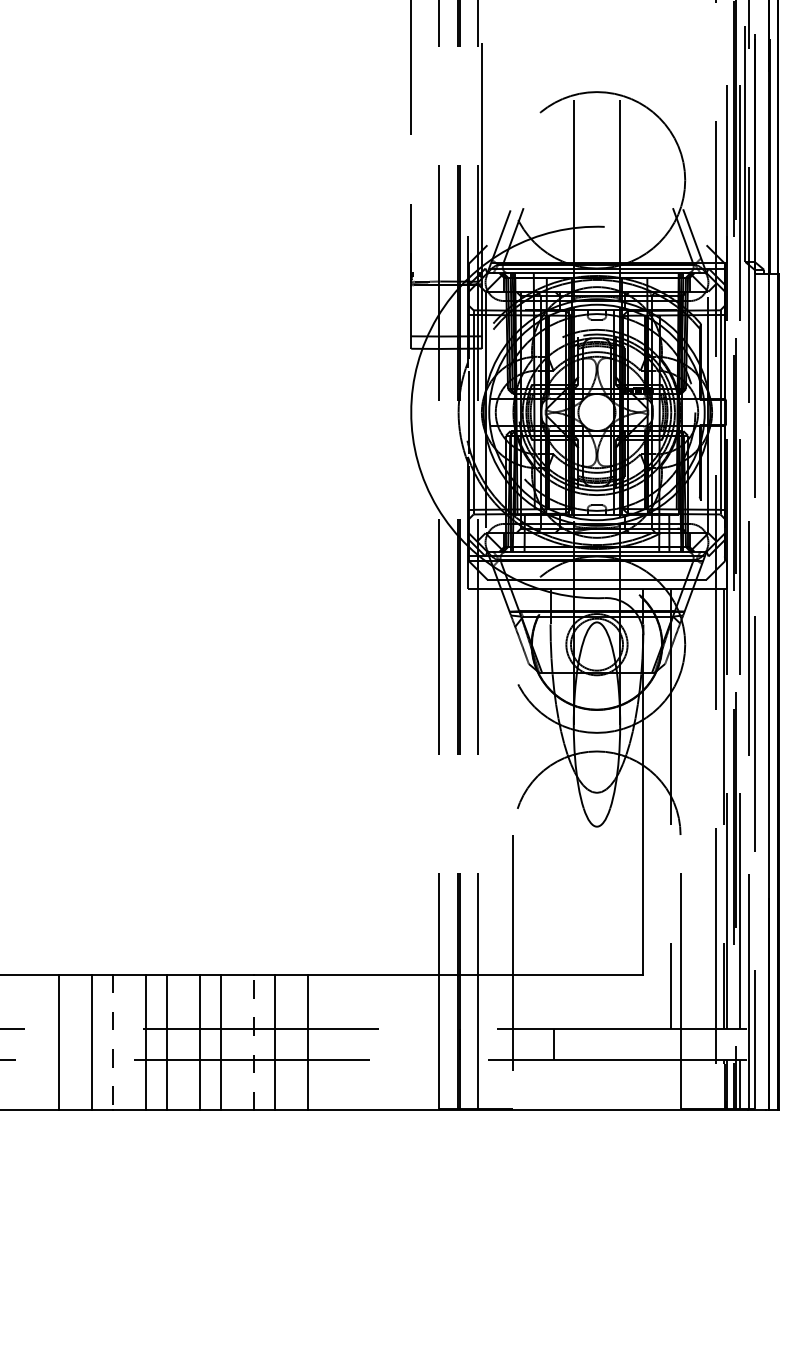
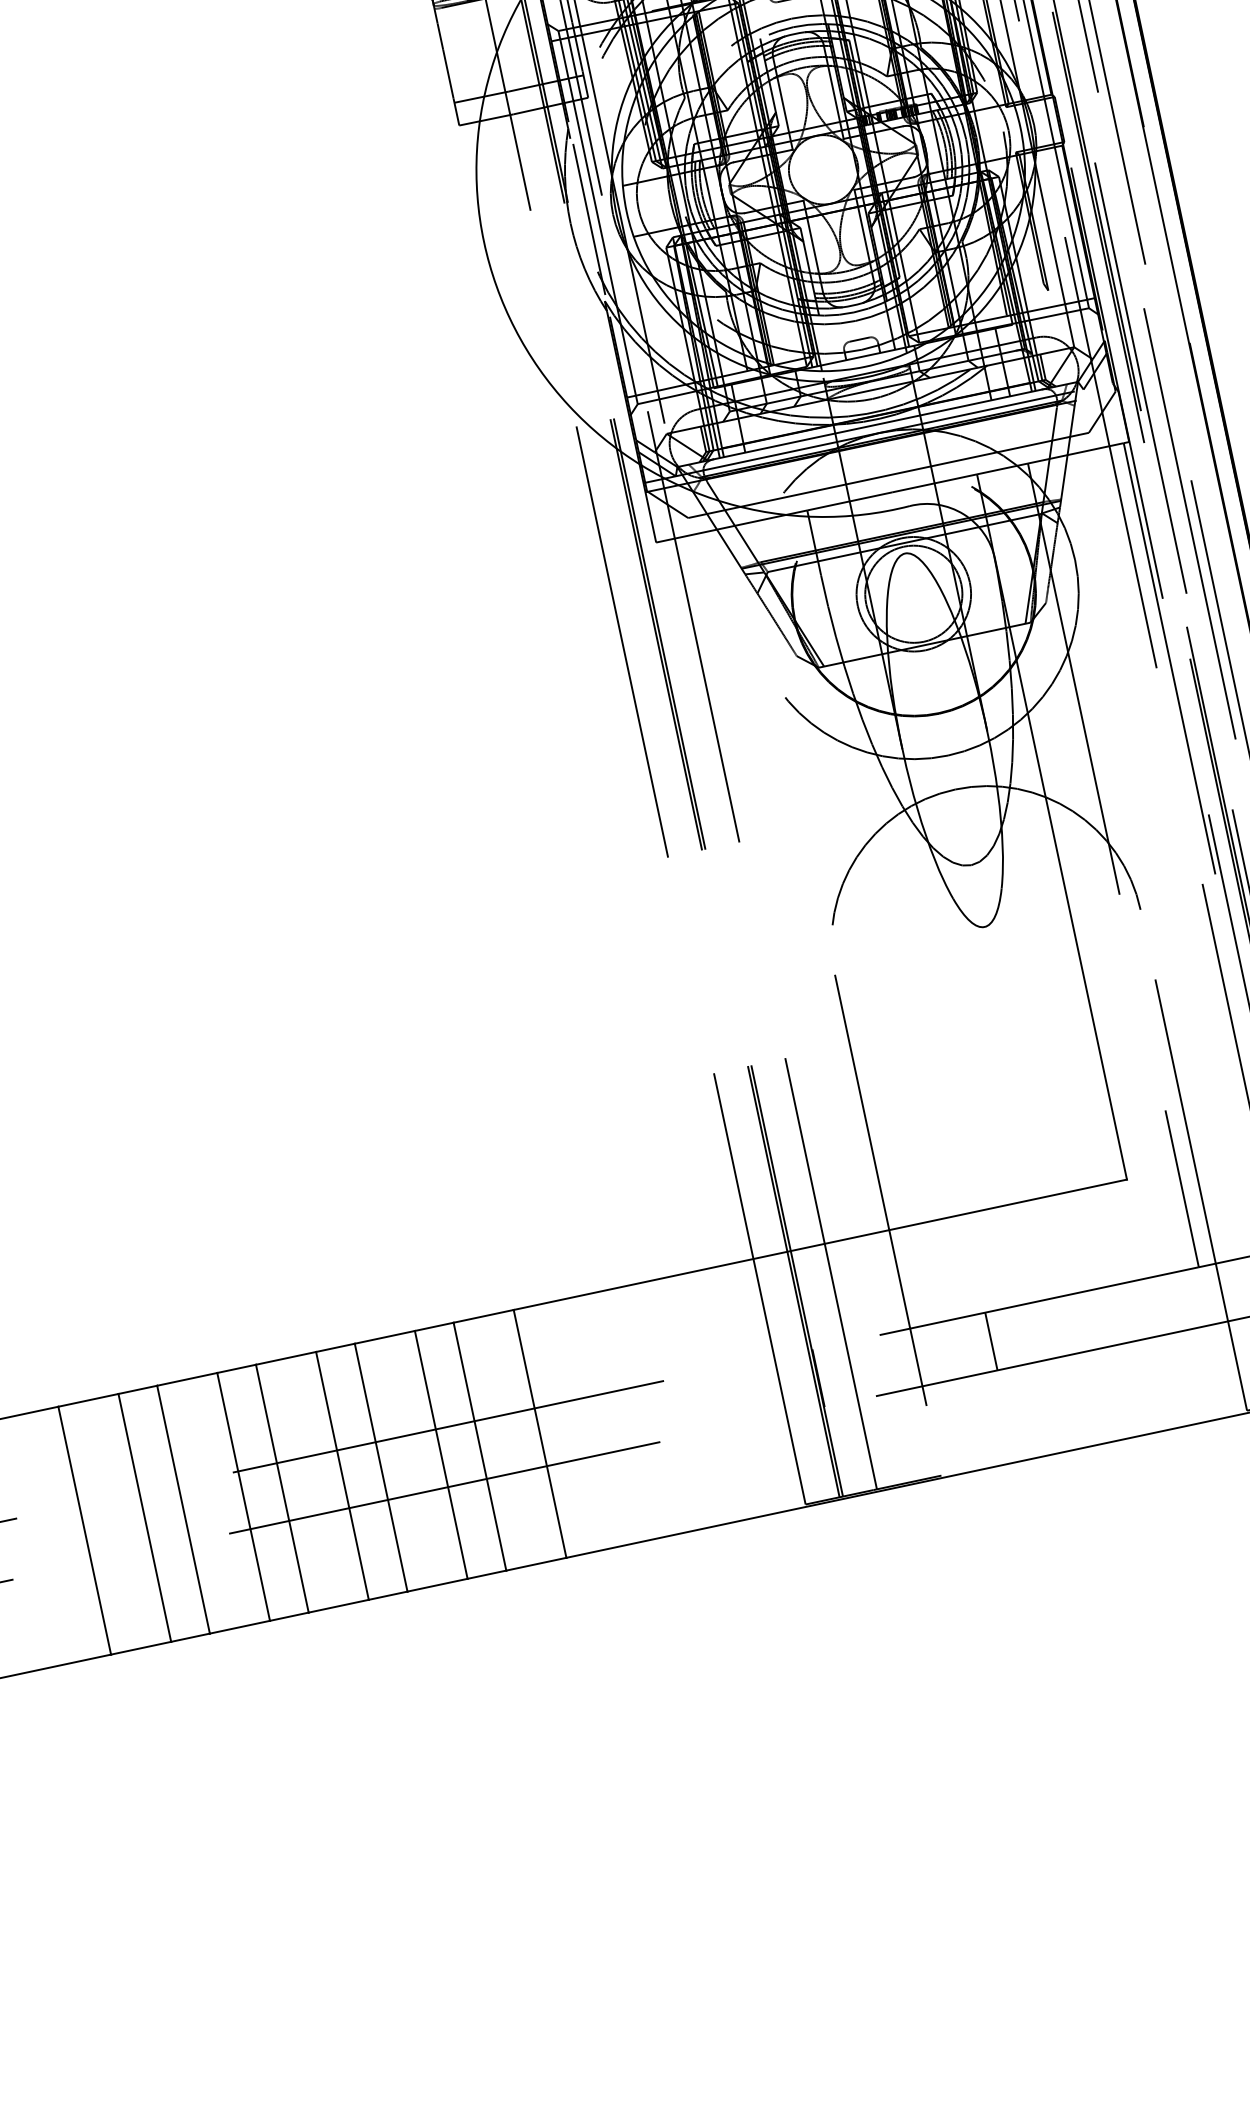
line: (112, 1042) -> (182, 1509), dashed -> solid
line: (253, 1042) -> (440, 1454), dashed -> solid

